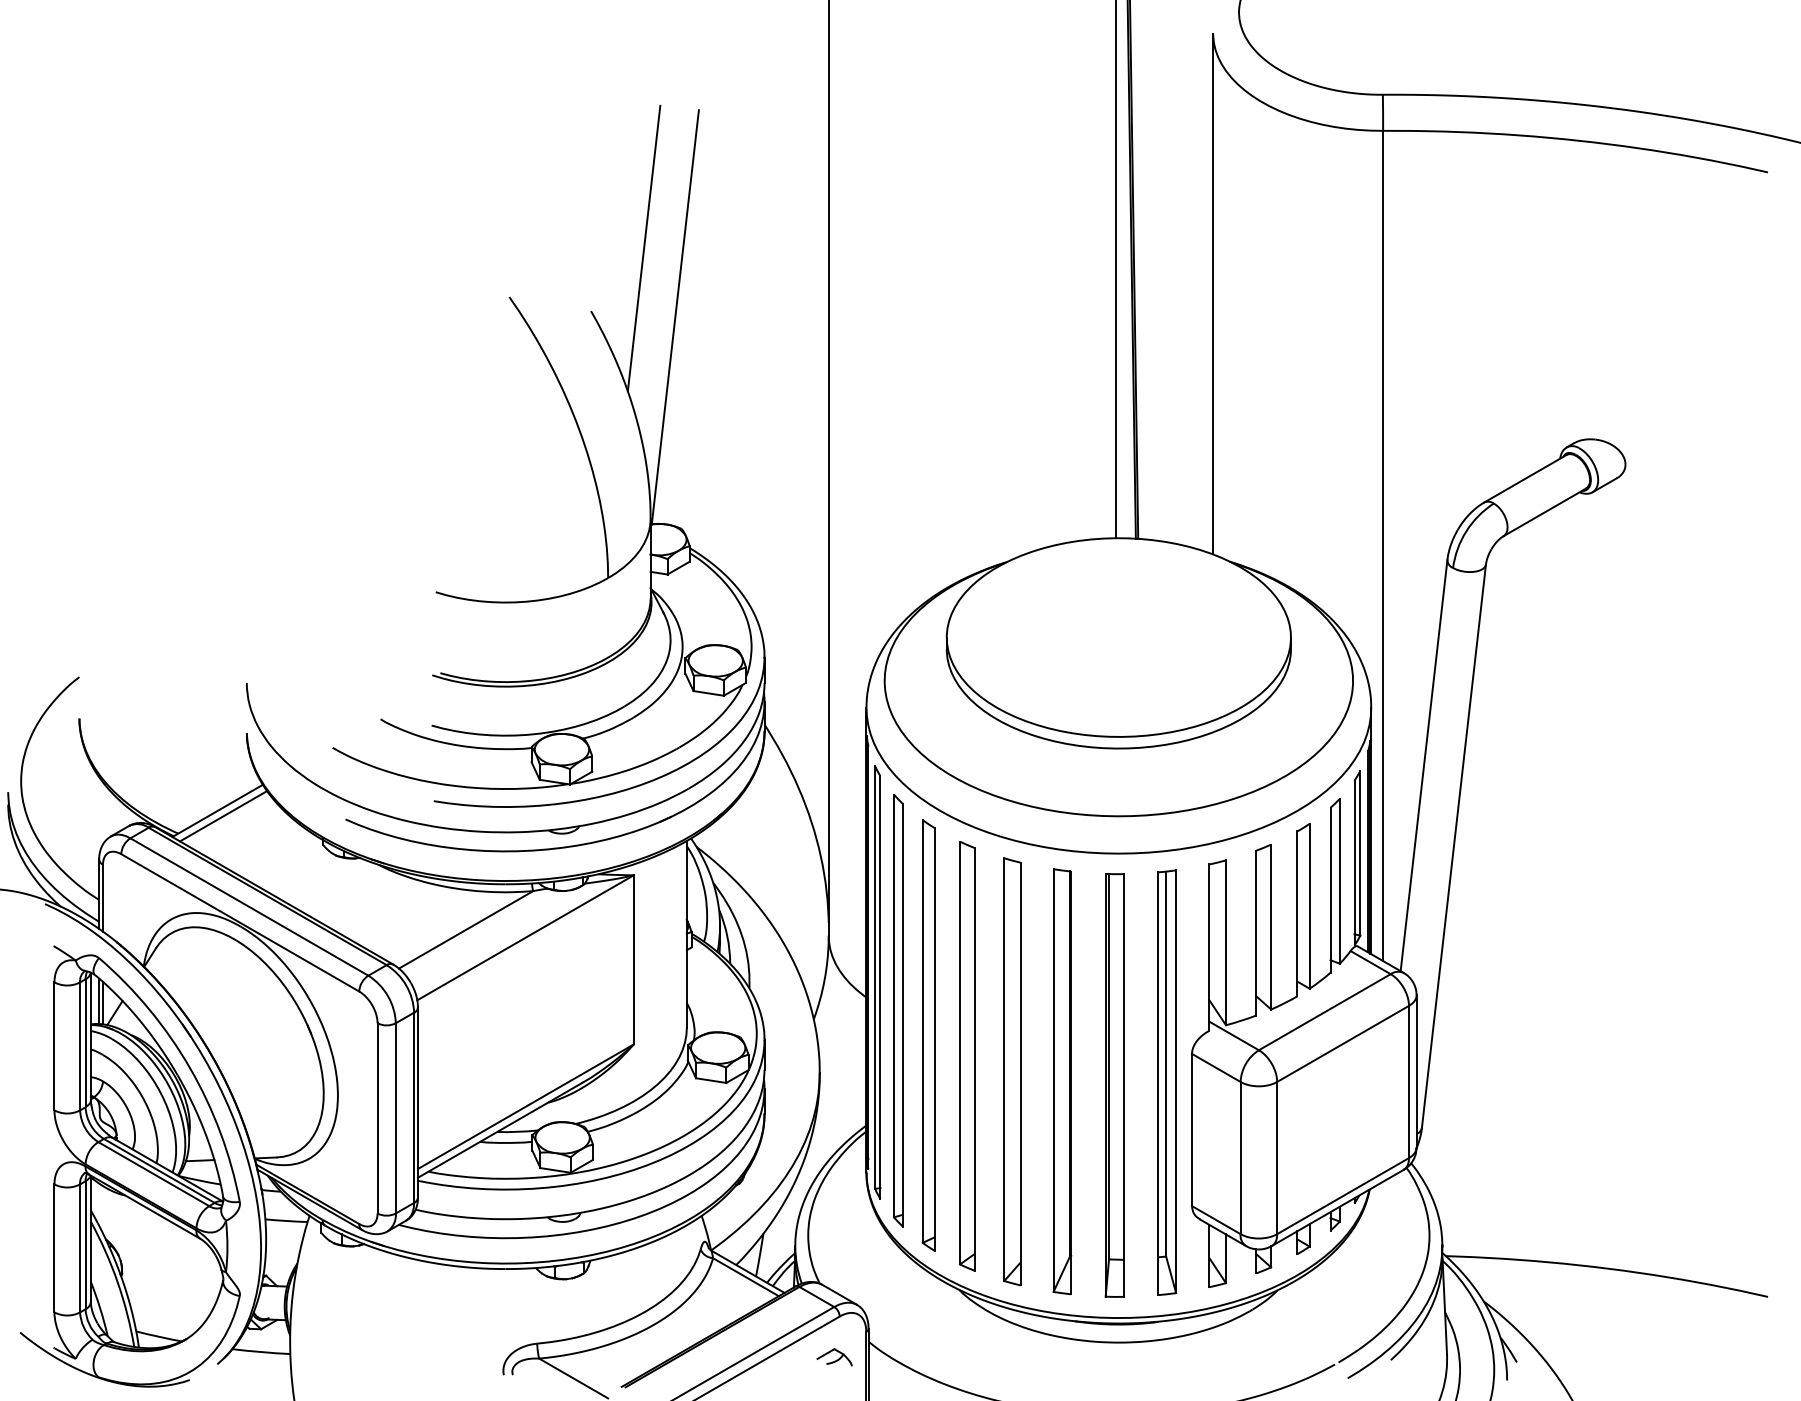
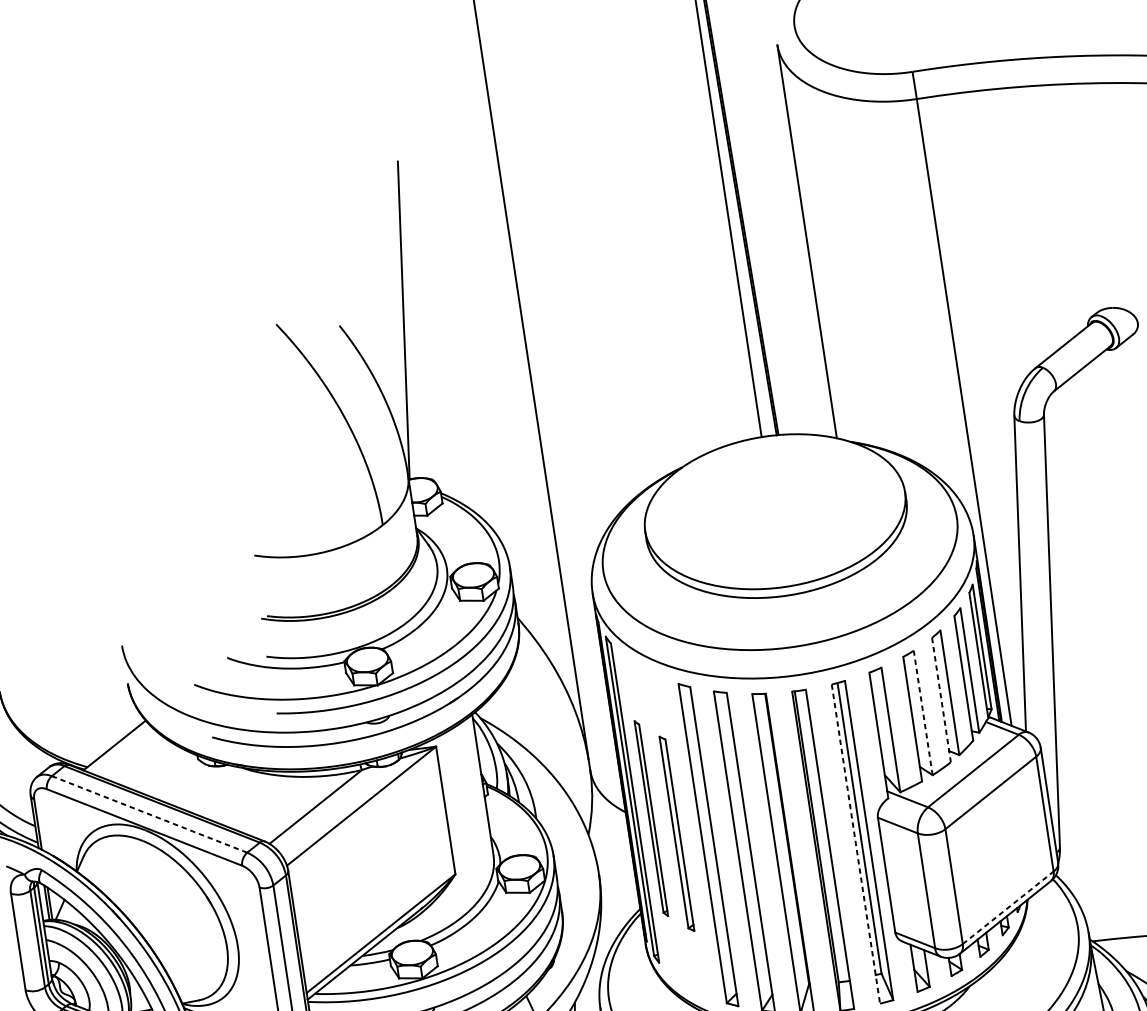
line: (643, 248) -> (371, 272), removed
line: (223, 816) -> (119, 749), removed
line: (248, 906) -> (148, 814), solid -> dashed
line: (1297, 914) -> (941, 700), solid -> dashed
line: (1271, 926) -> (923, 712), solid -> dashed
part: (898, 1010) -> (651, 818), size x0.6
part: (928, 1035) -> (676, 833), size x0.6
line: (1158, 1084) -> (856, 844), solid -> dashed
line: (1343, 1195) -> (1008, 907), solid -> dashed

